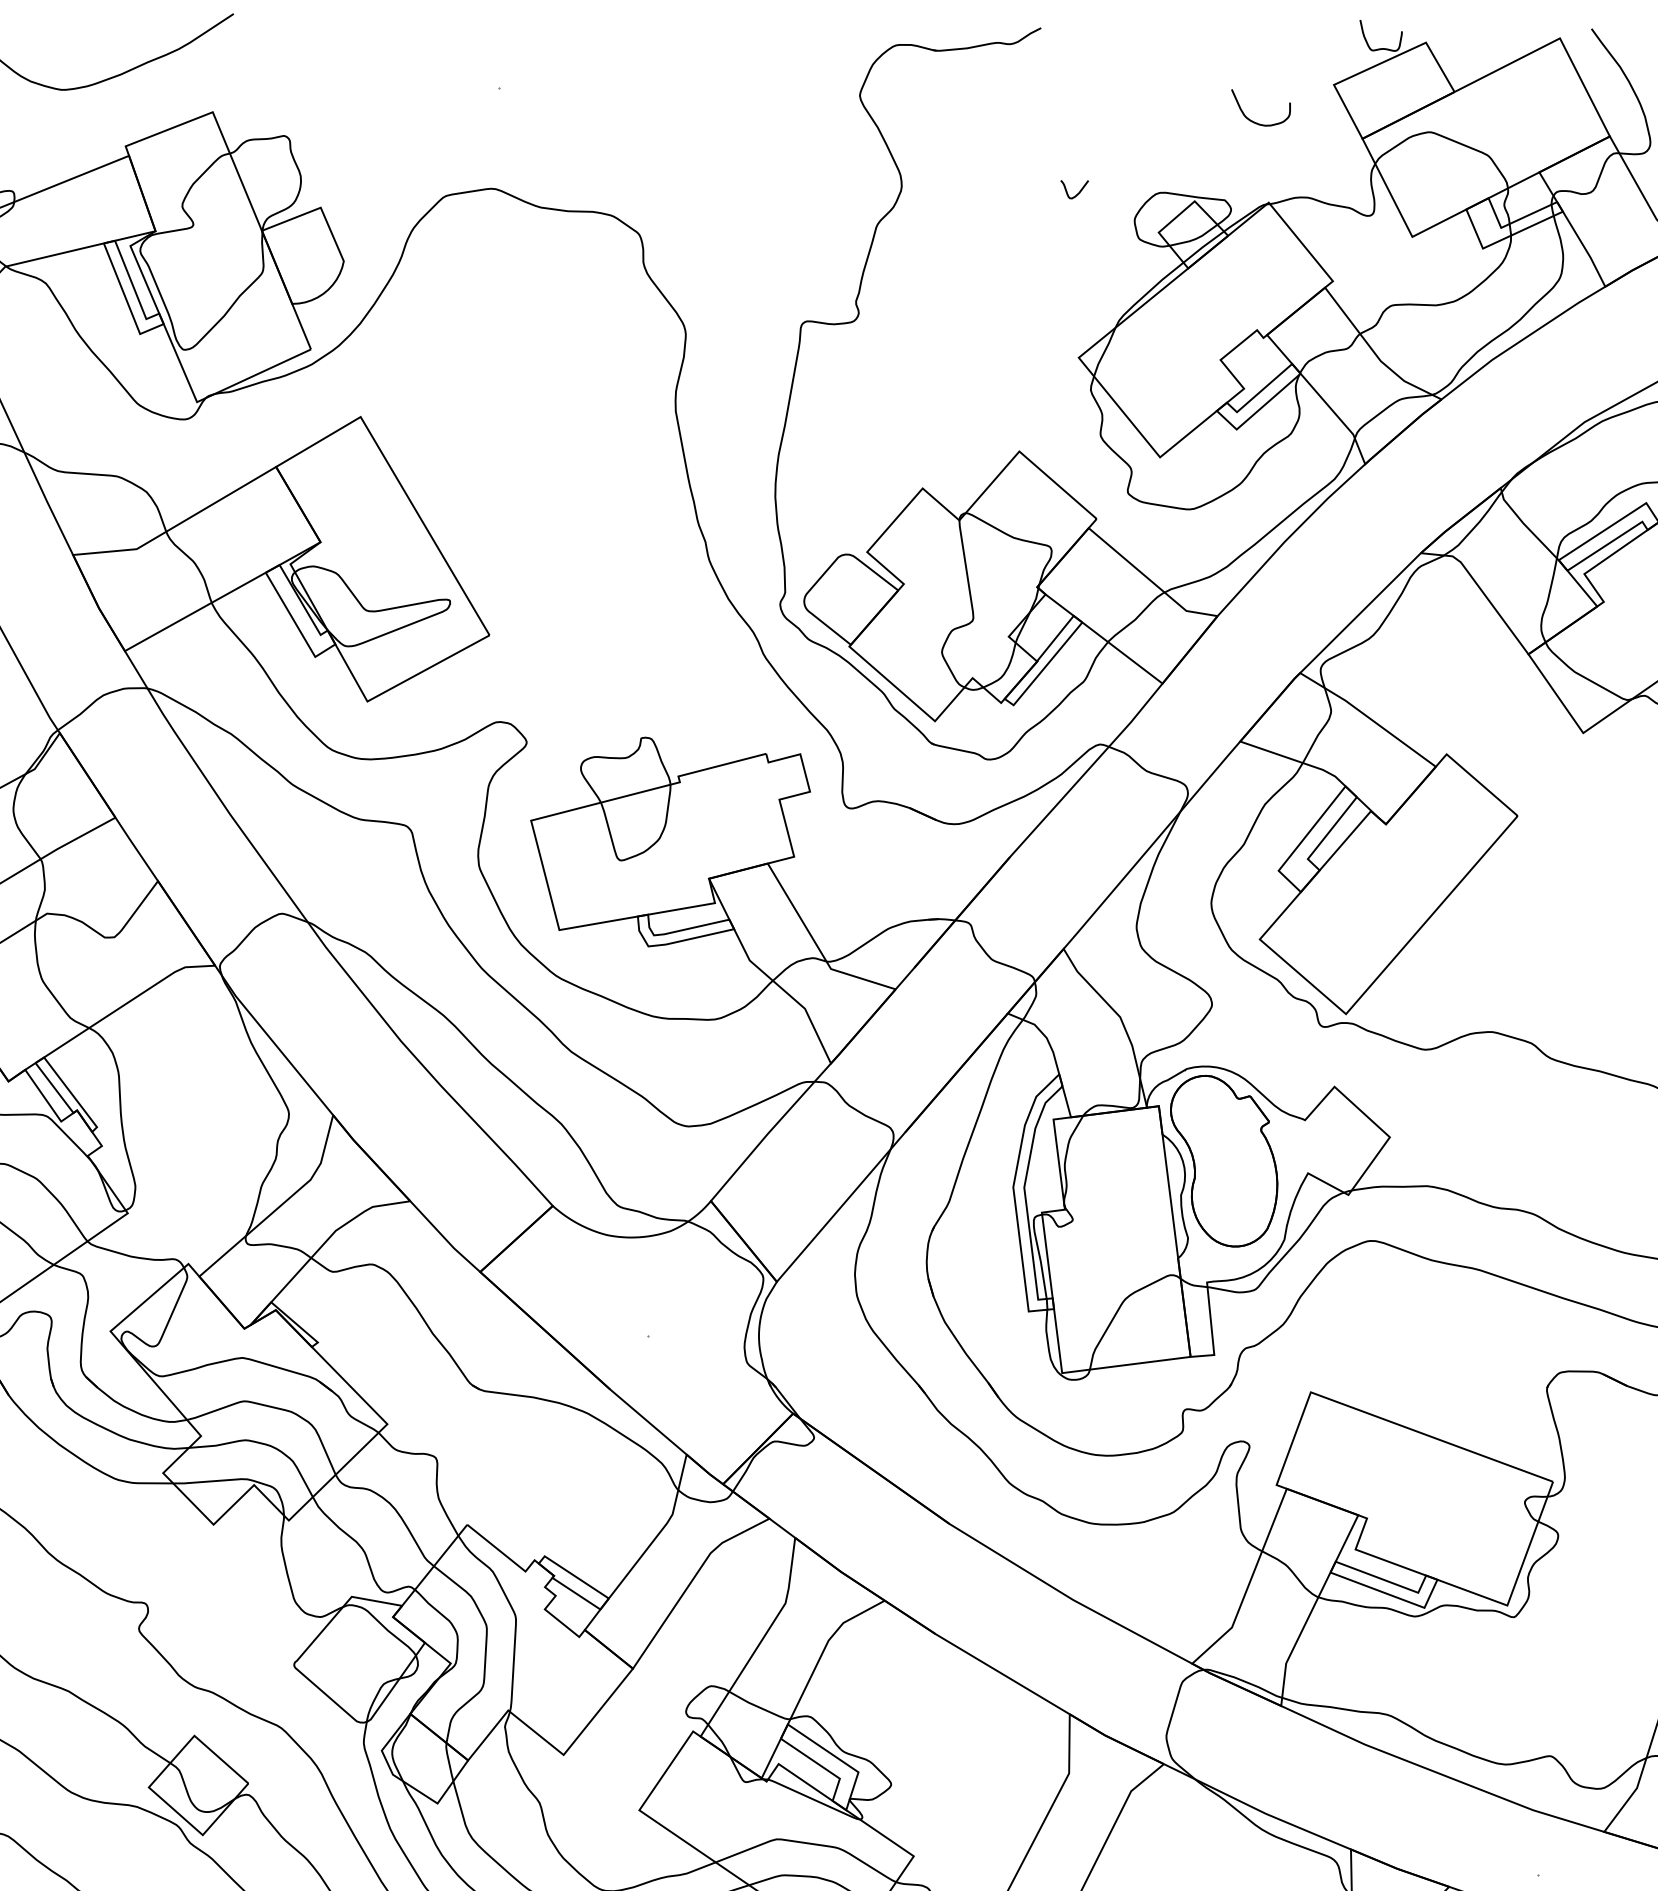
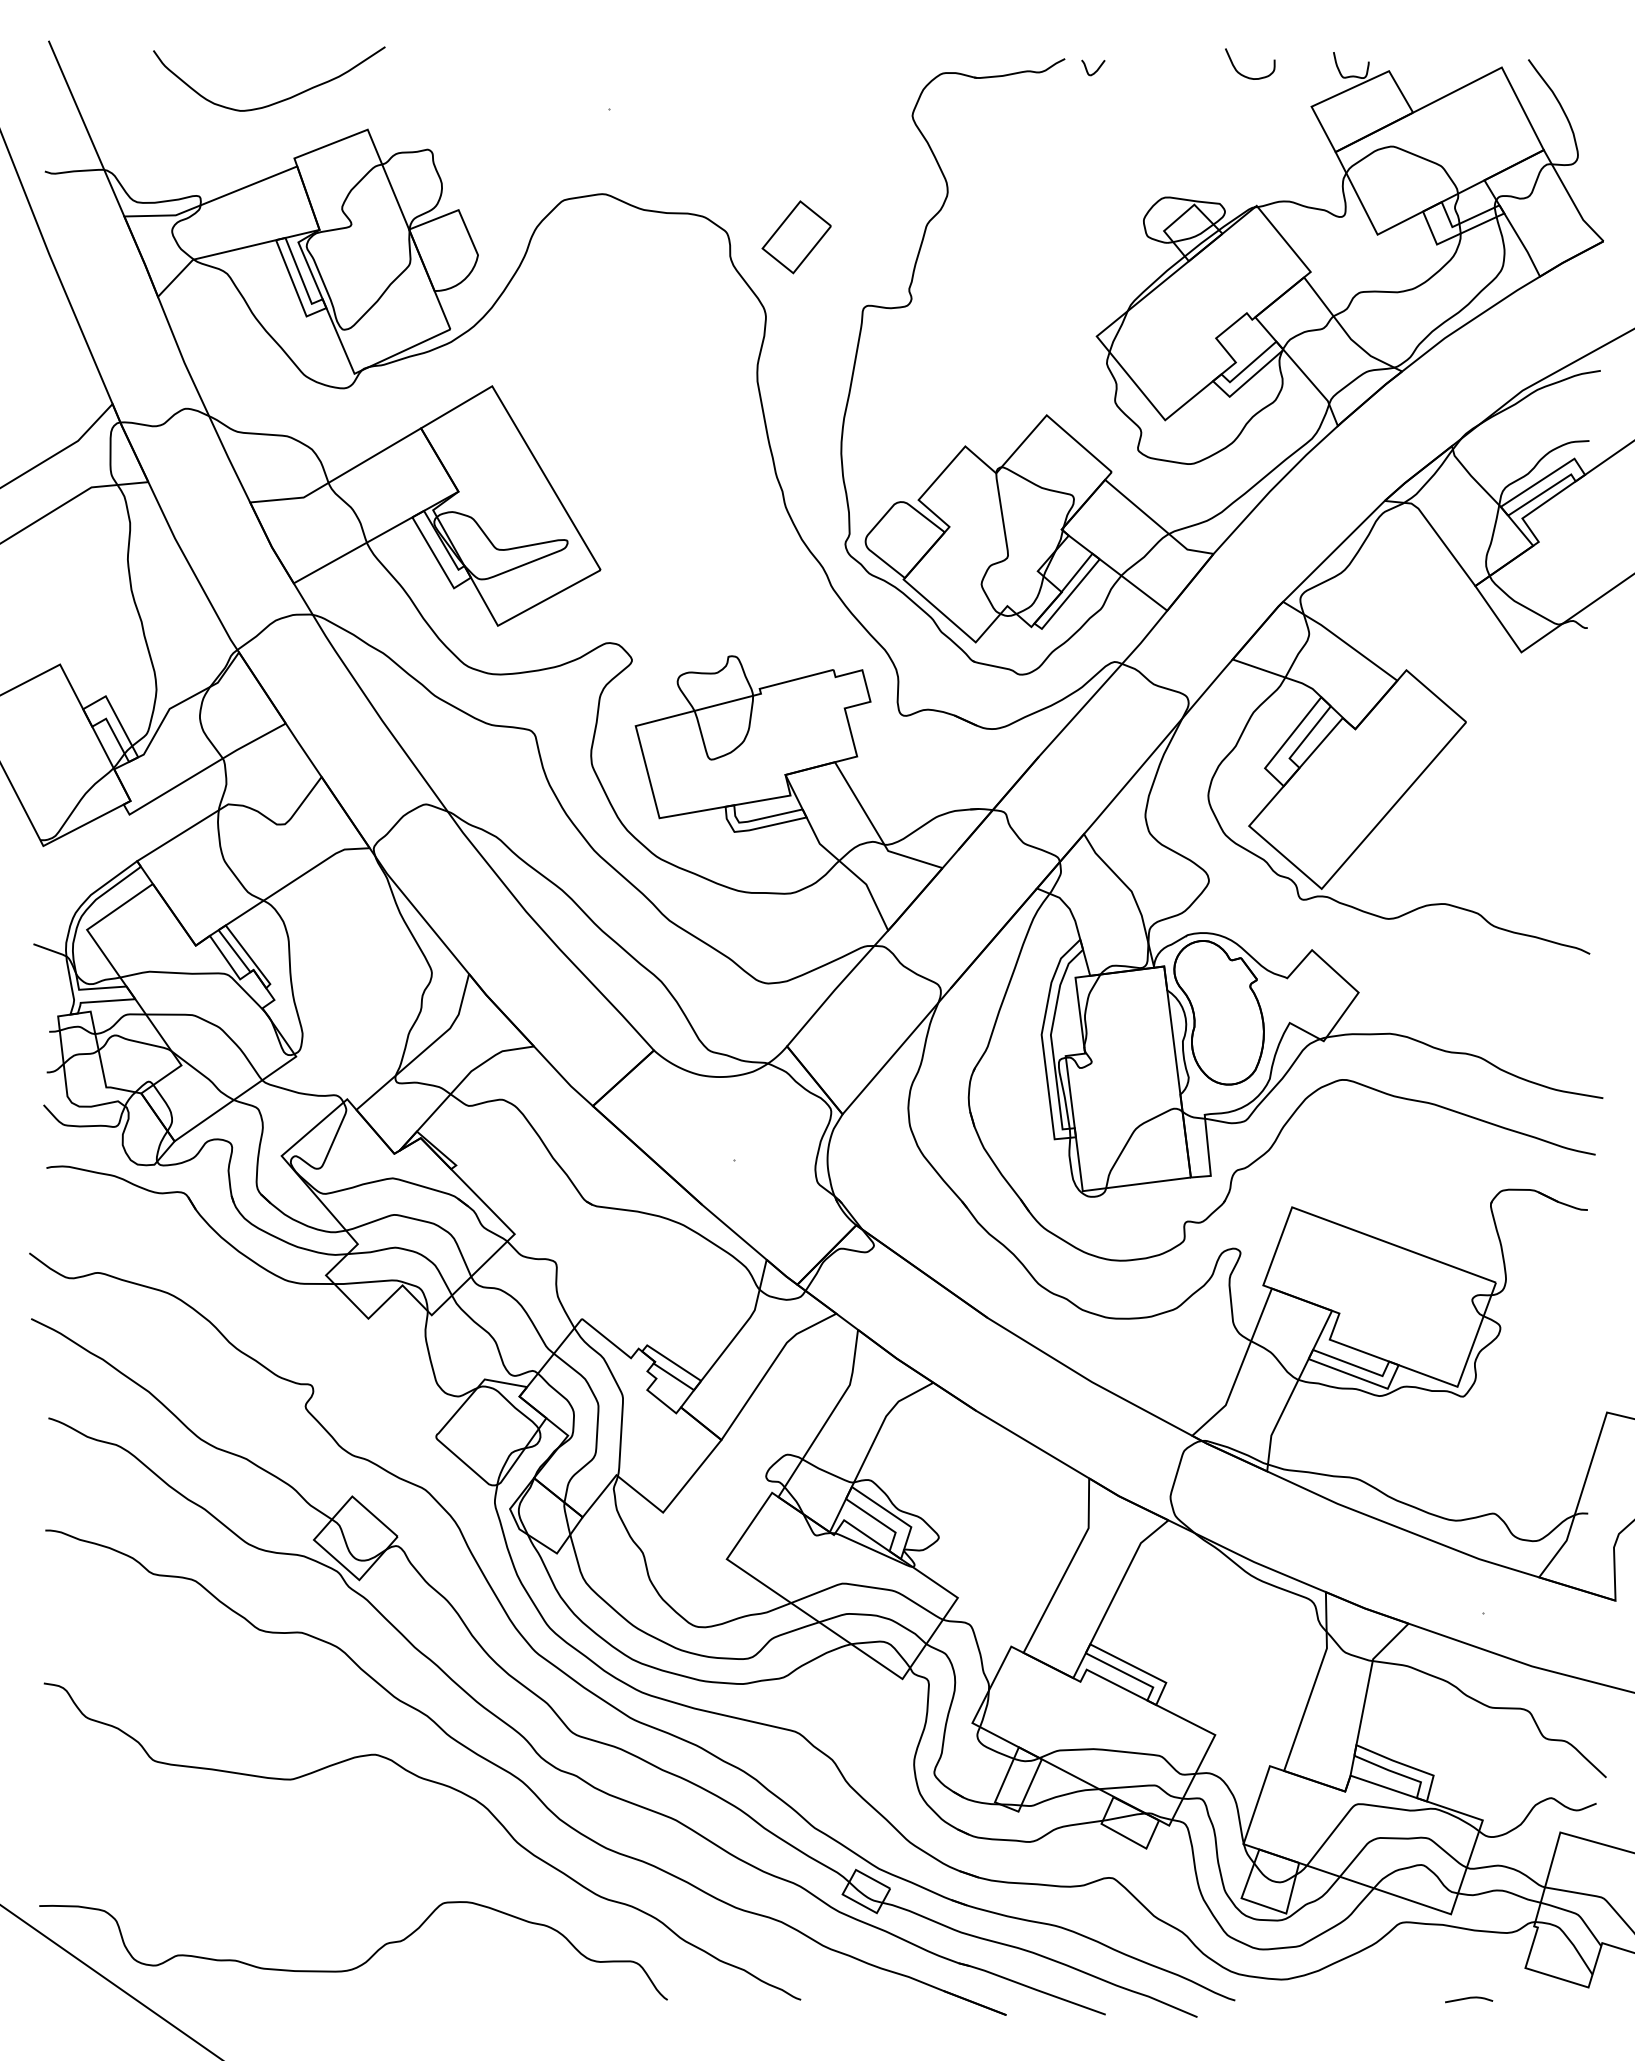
curve: (1255, 121) -> (1245, 75), moved
curve: (1078, 191) -> (1096, 69), moved
part: (722, 240) -> (796, 237), added

